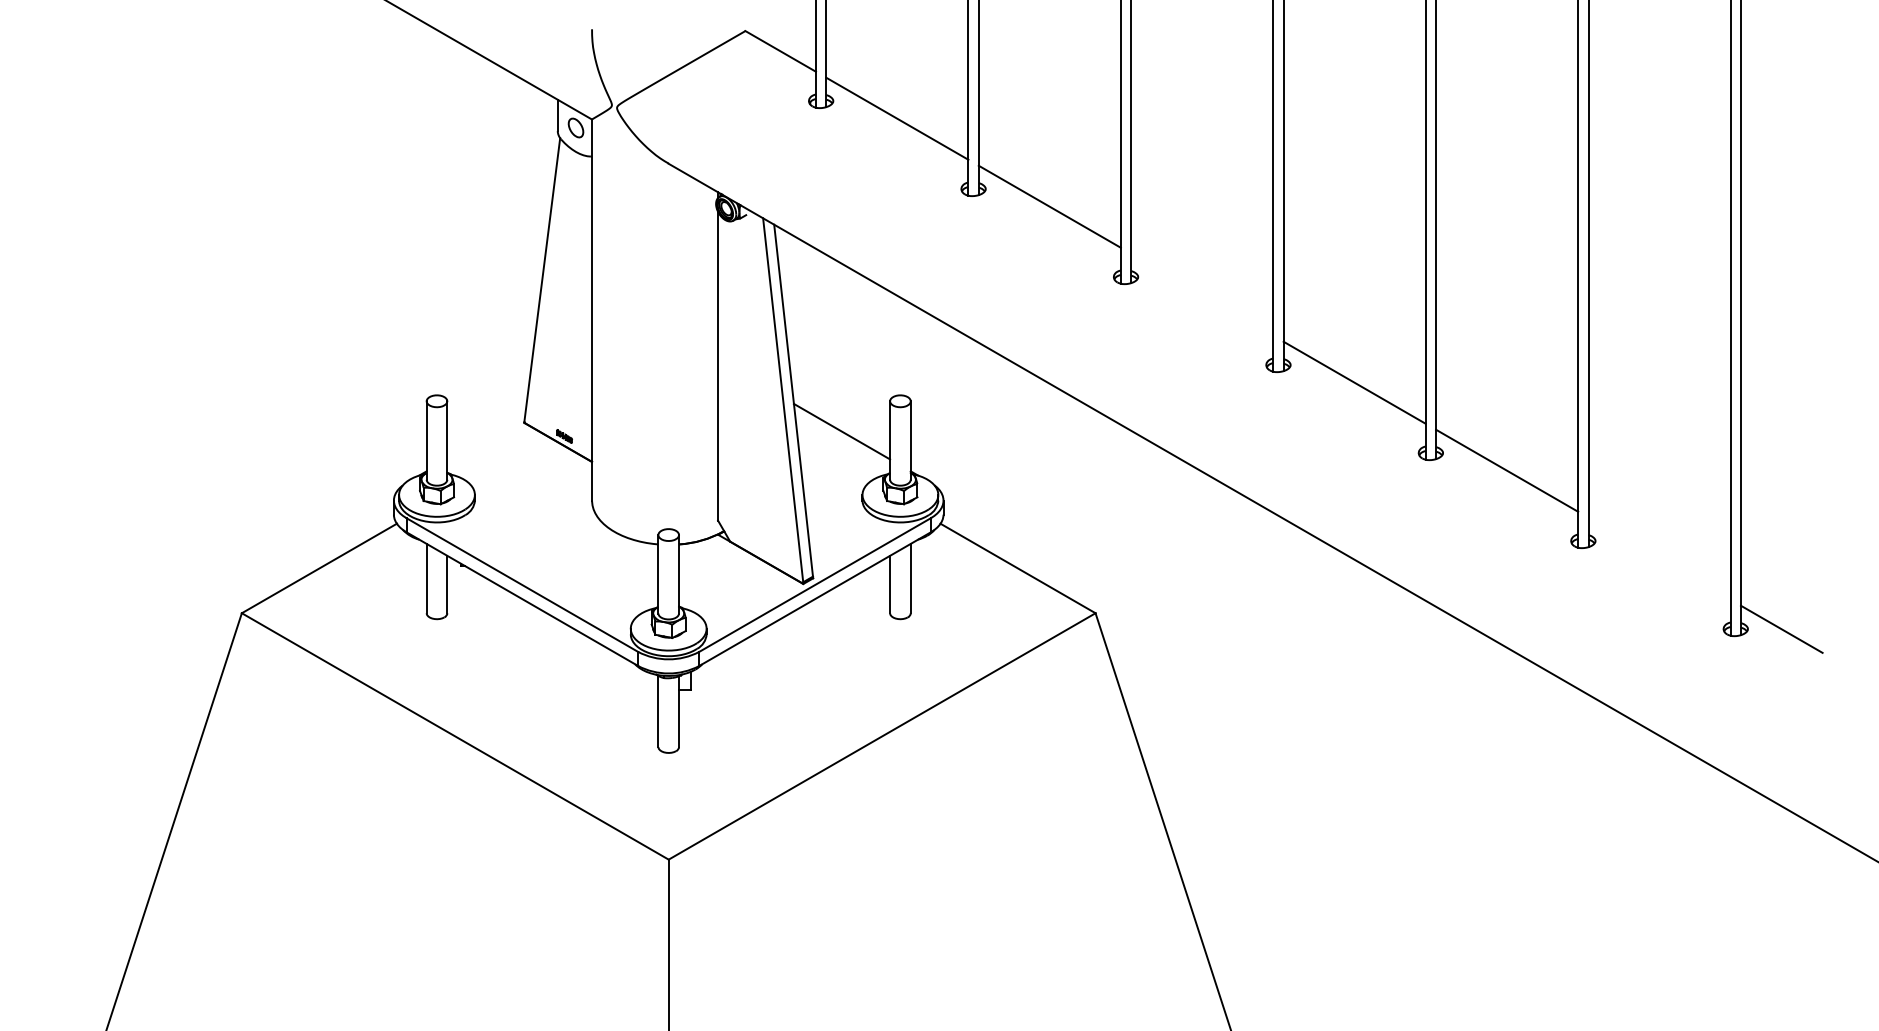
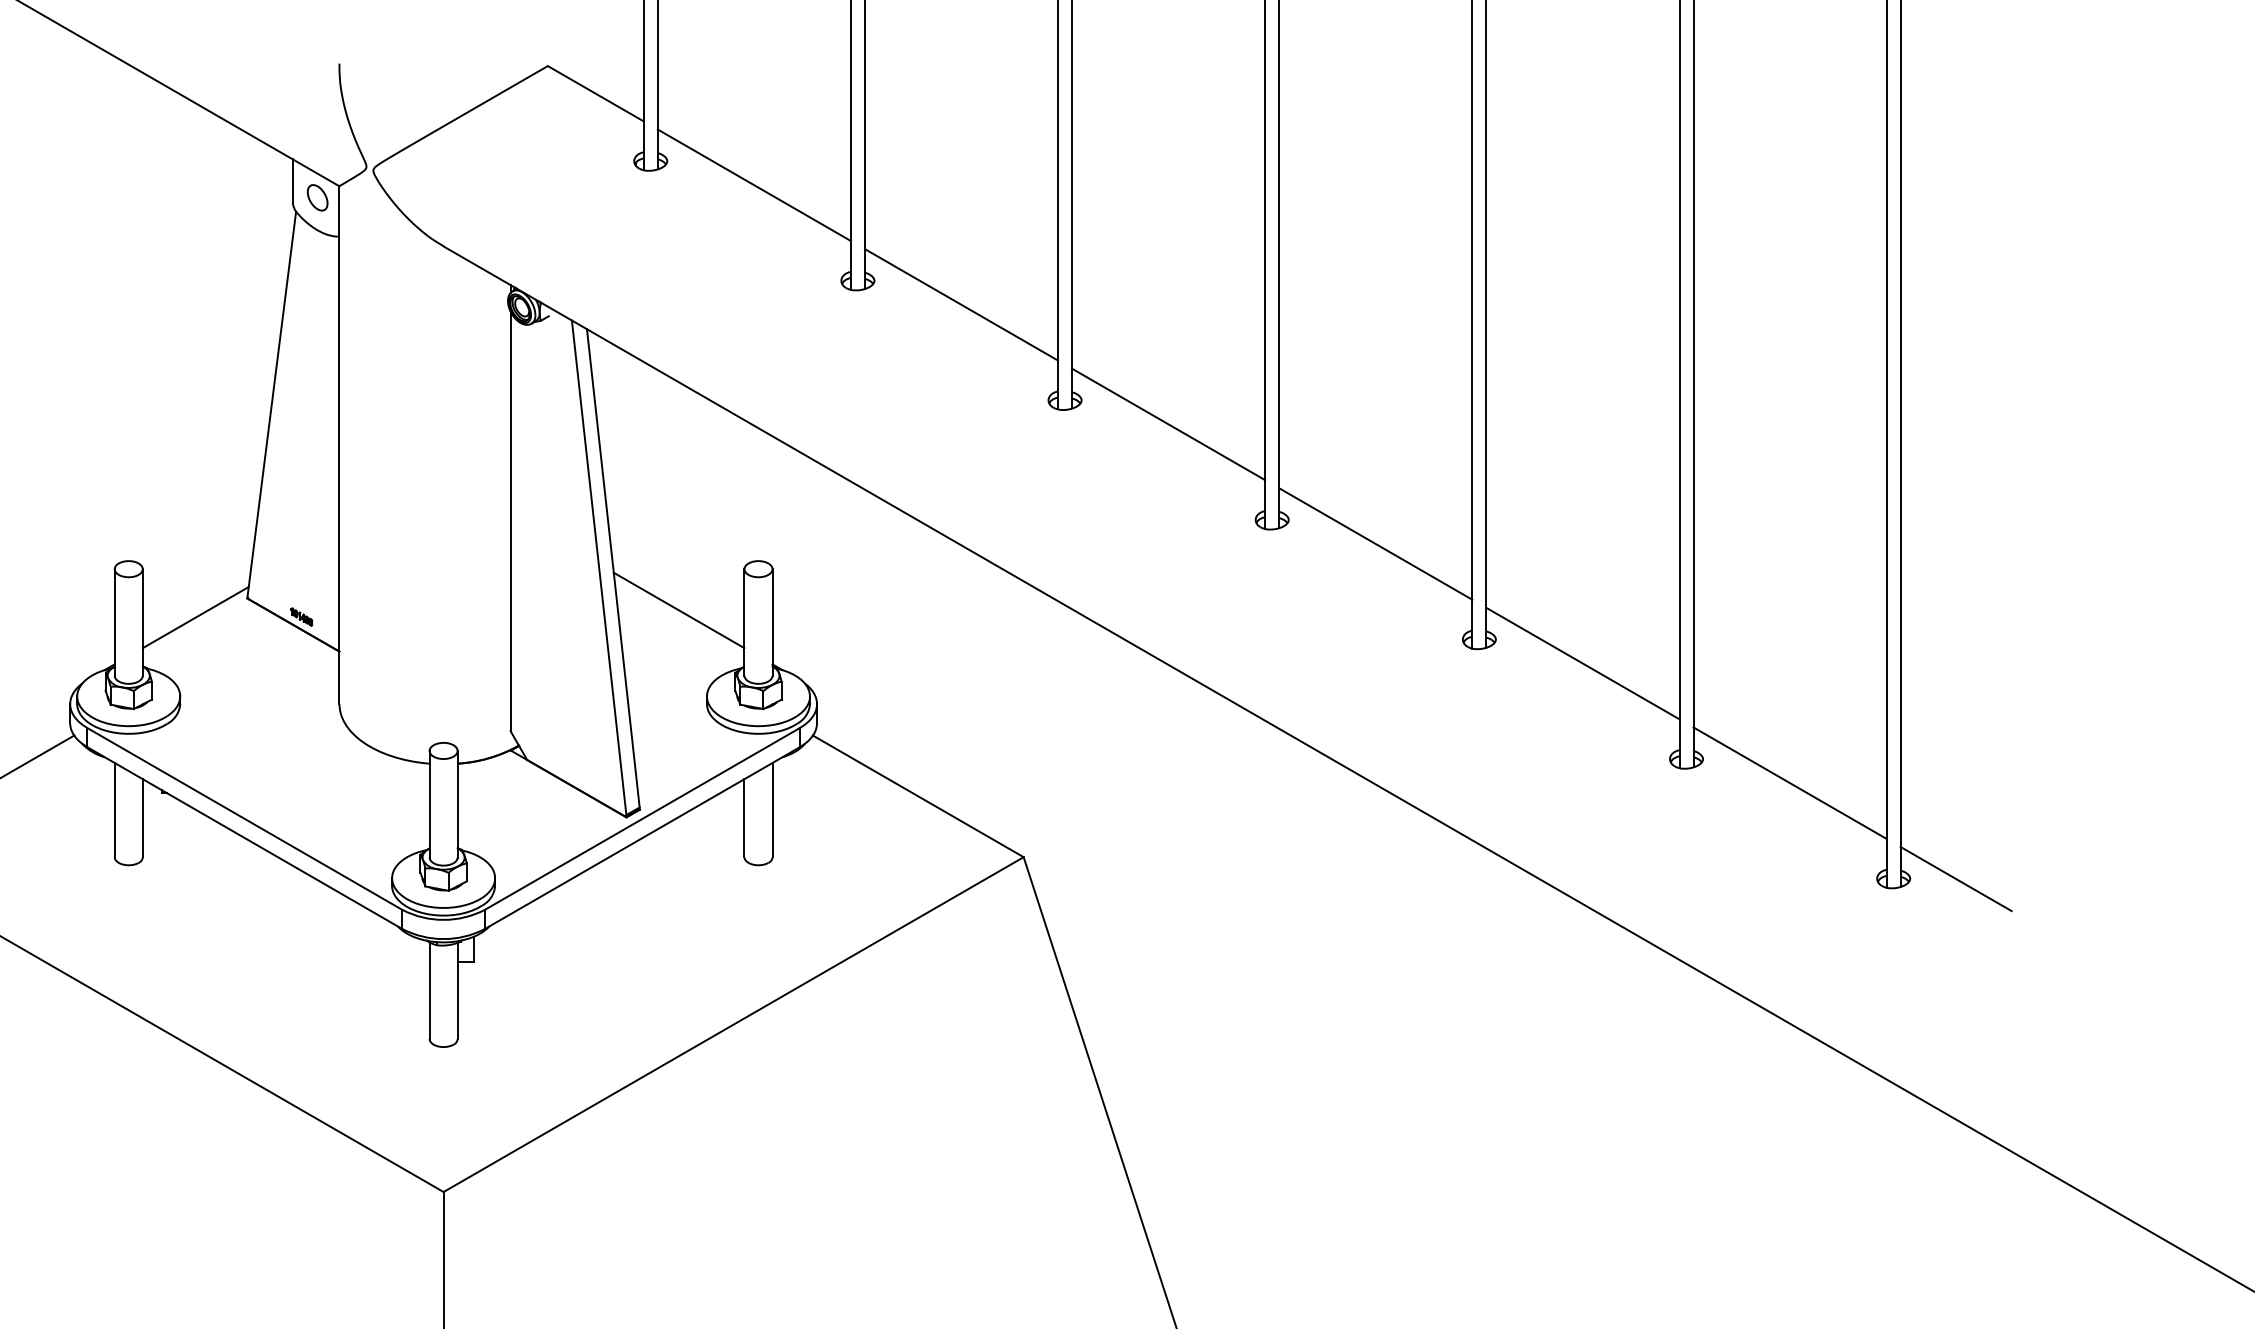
line: (1202, 294) -> (1168, 424), added
line: (486, 436) -> (196, 617), added
line: (1659, 558) -> (1789, 782), added

